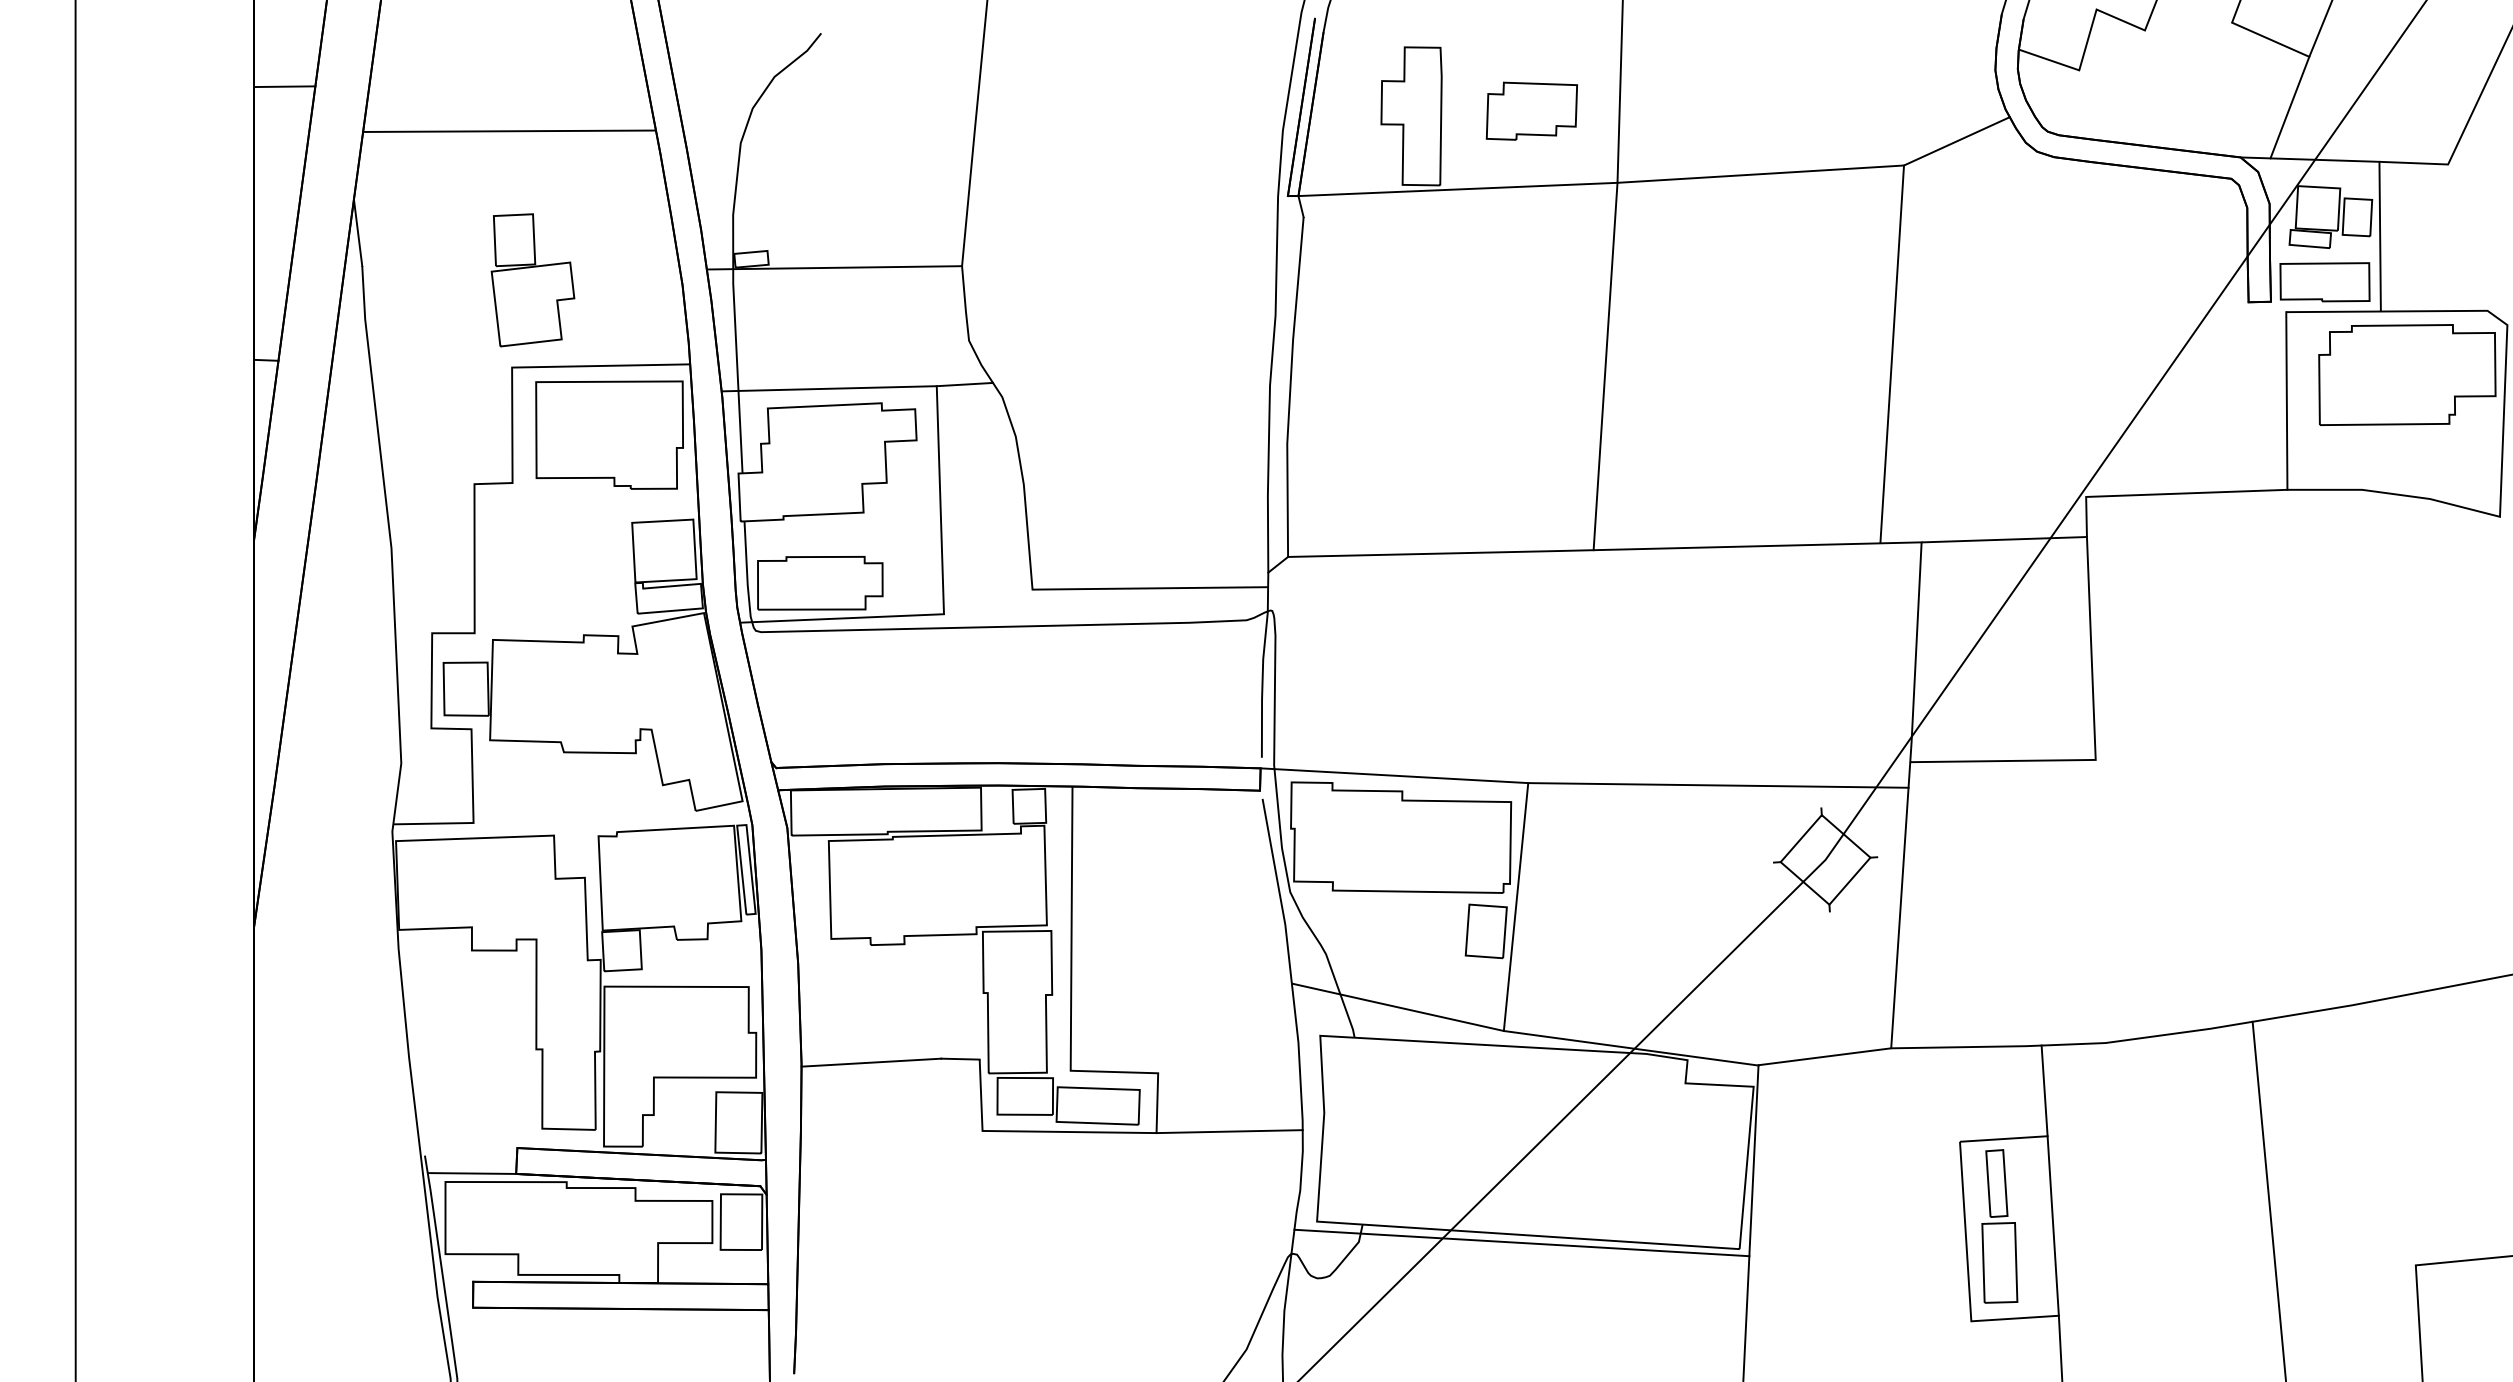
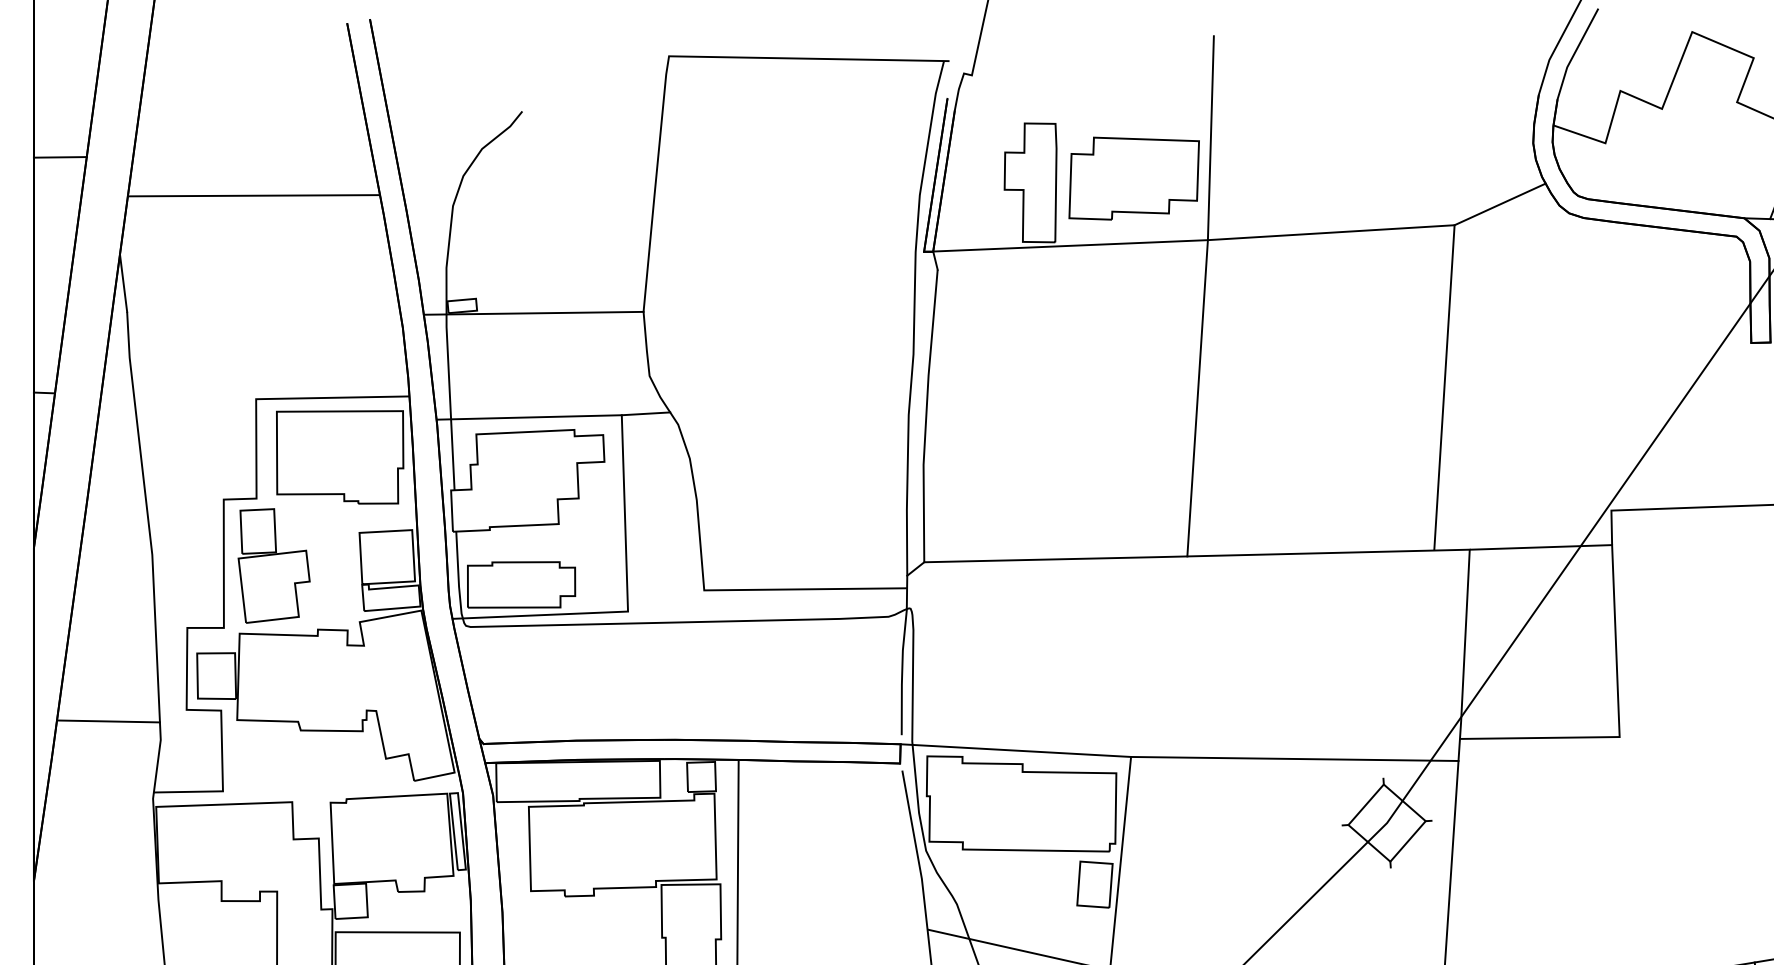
part: (1531, 110) -> (1133, 177), size x1.67
part: (532, 280) -> (273, 566), moved
line: (340, 741) -> (108, 721), added

